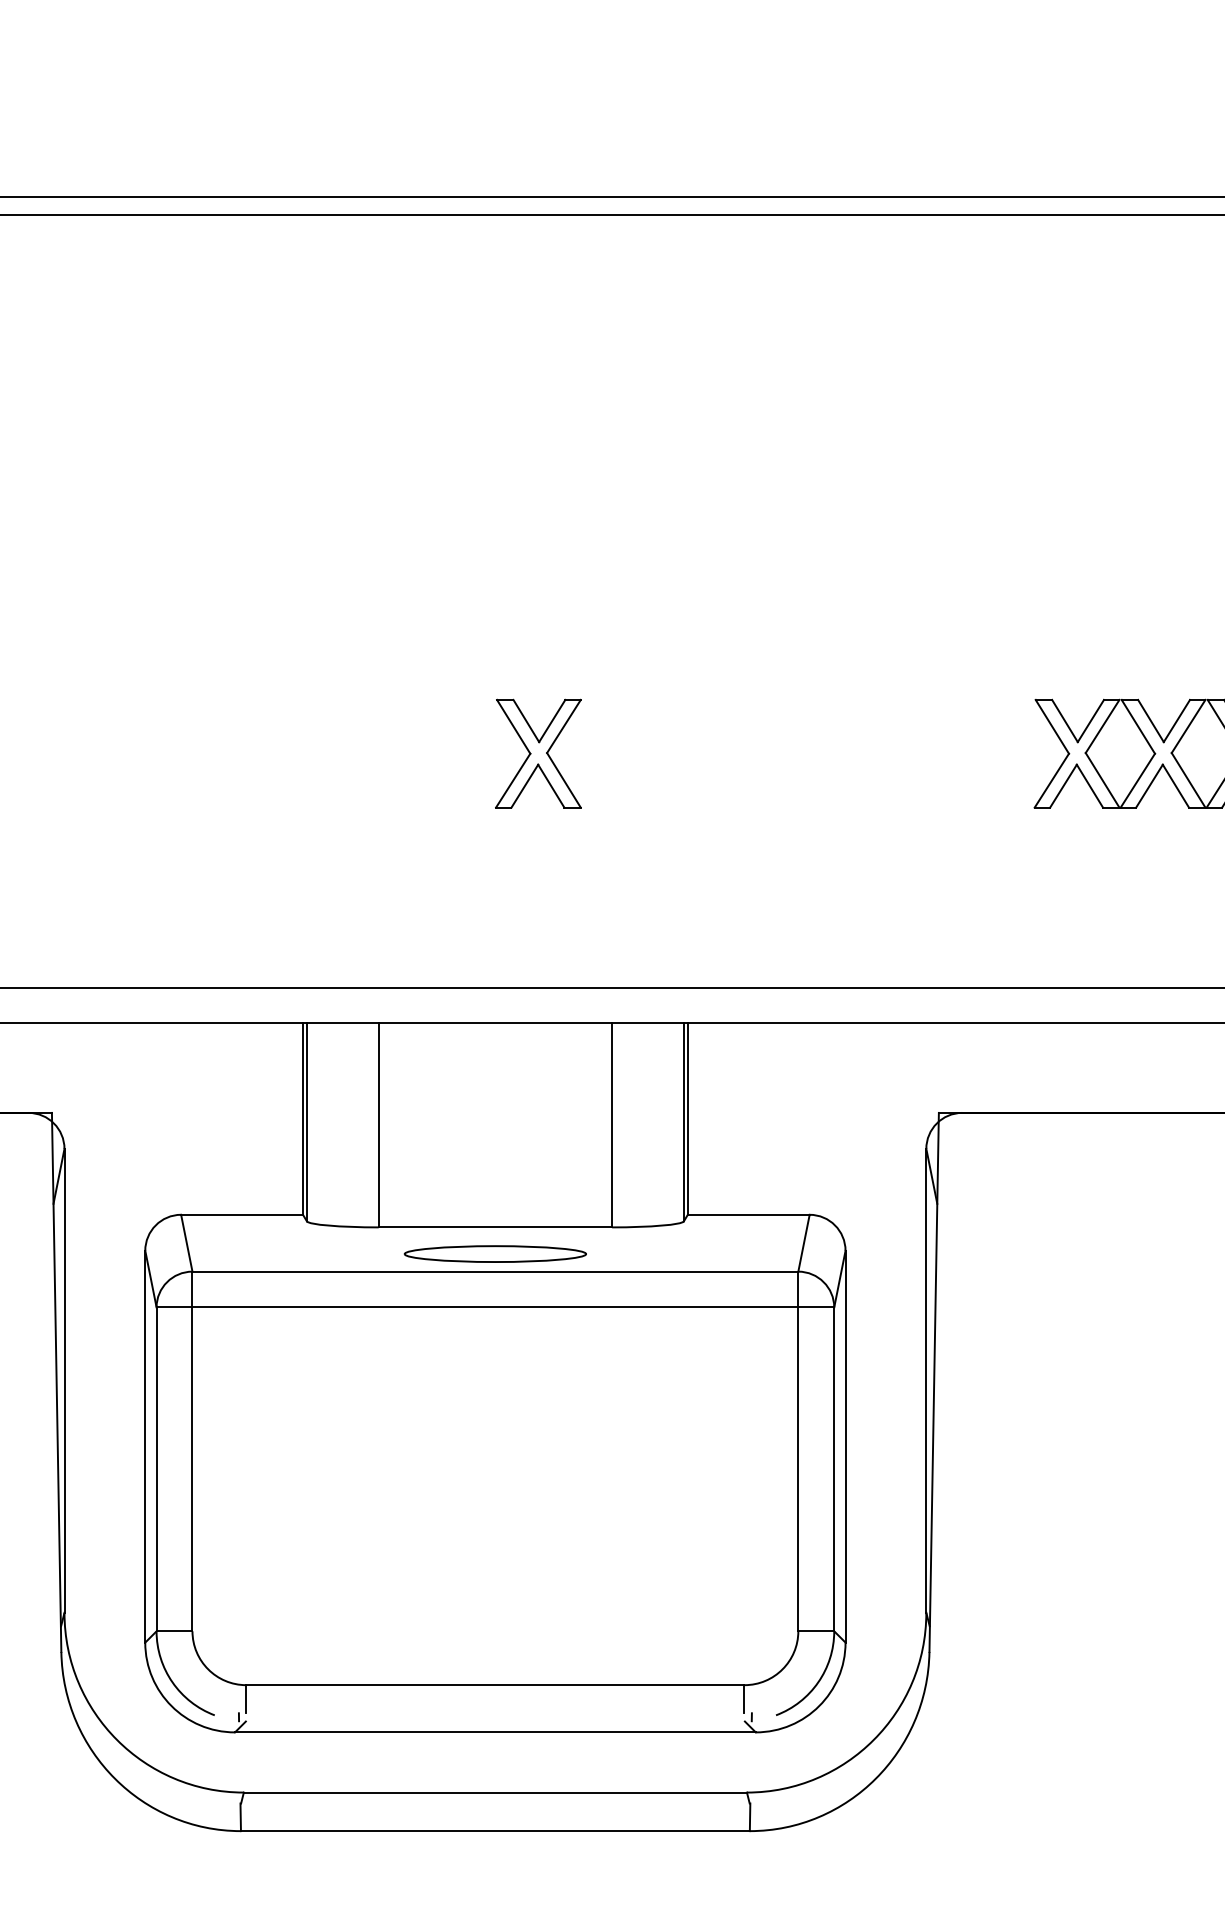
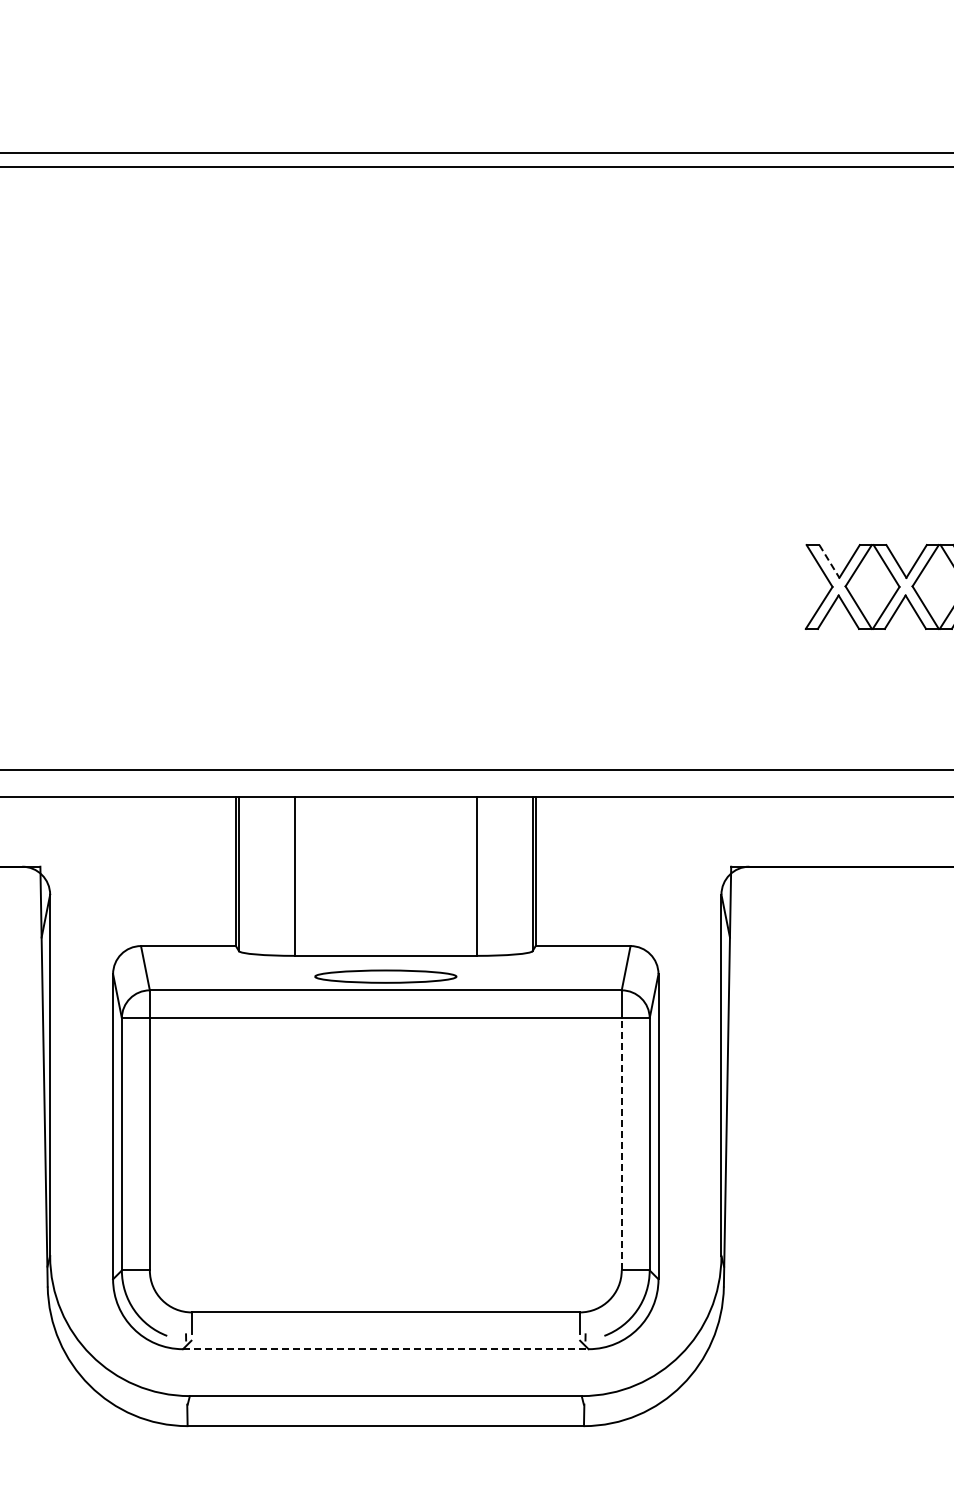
line: (1065, 721) -> (829, 561), solid -> dashed
part: (538, 753) -> (419, 586), removed
line: (798, 1468) -> (621, 1143), solid -> dashed
line: (495, 1732) -> (385, 1349), solid -> dashed

